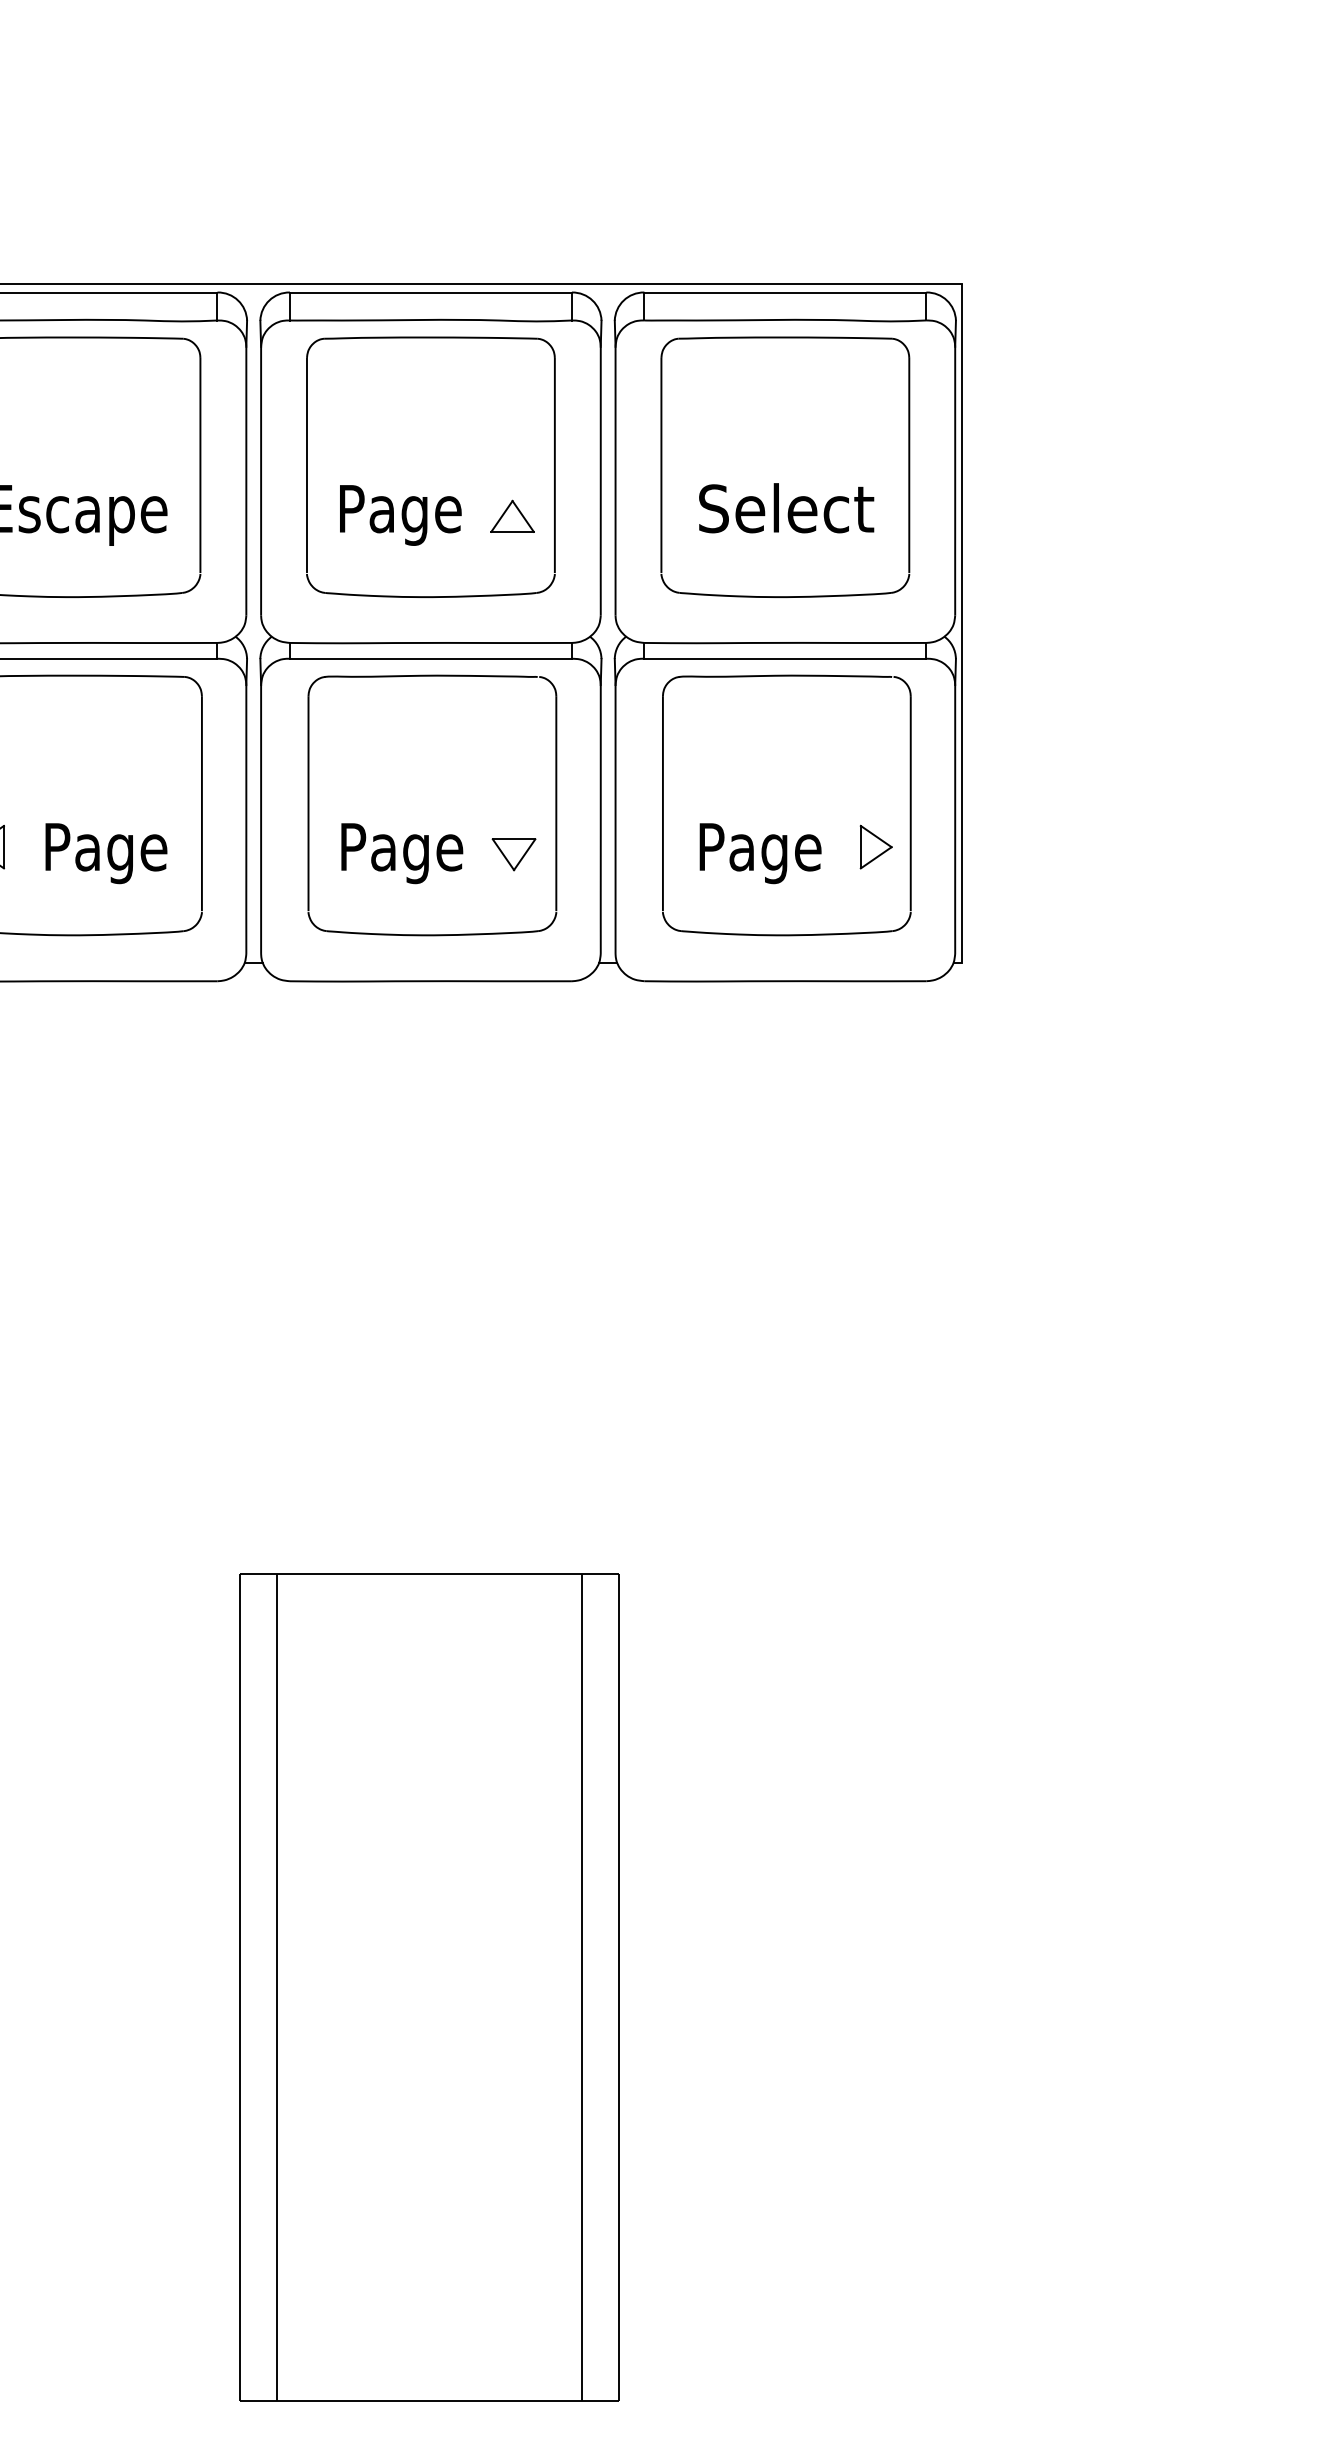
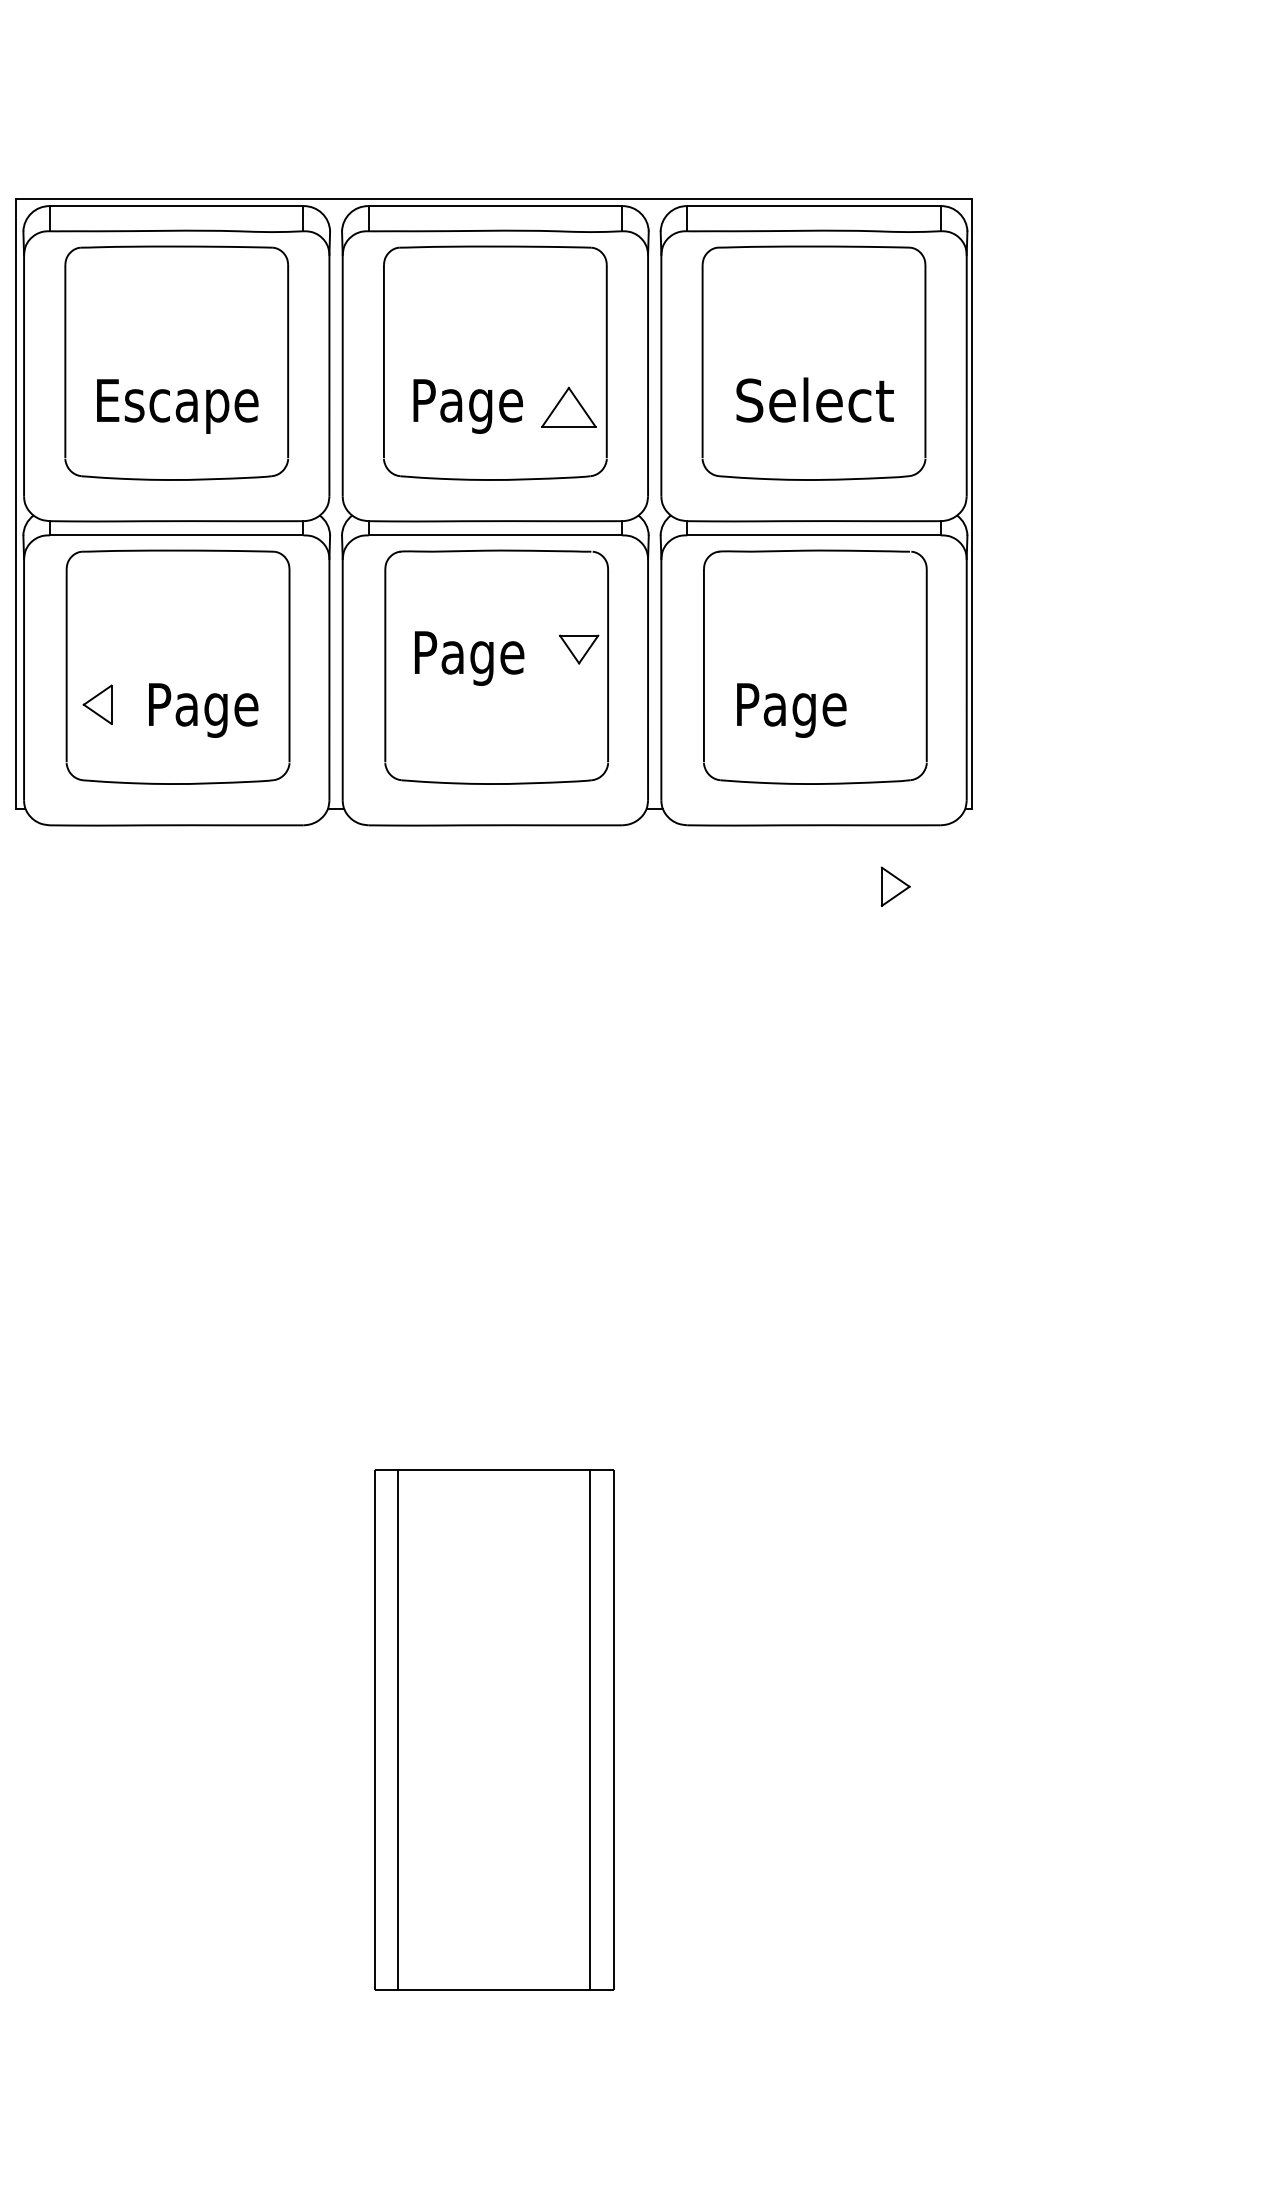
part: (512, 516) -> (568, 407), size x1.4
part: (875, 846) -> (895, 886), moved
text: (402, 853) -> (469, 658), moved
part: (514, 854) -> (579, 649), moved
part: (429, 1986) -> (494, 1729), size x0.7

